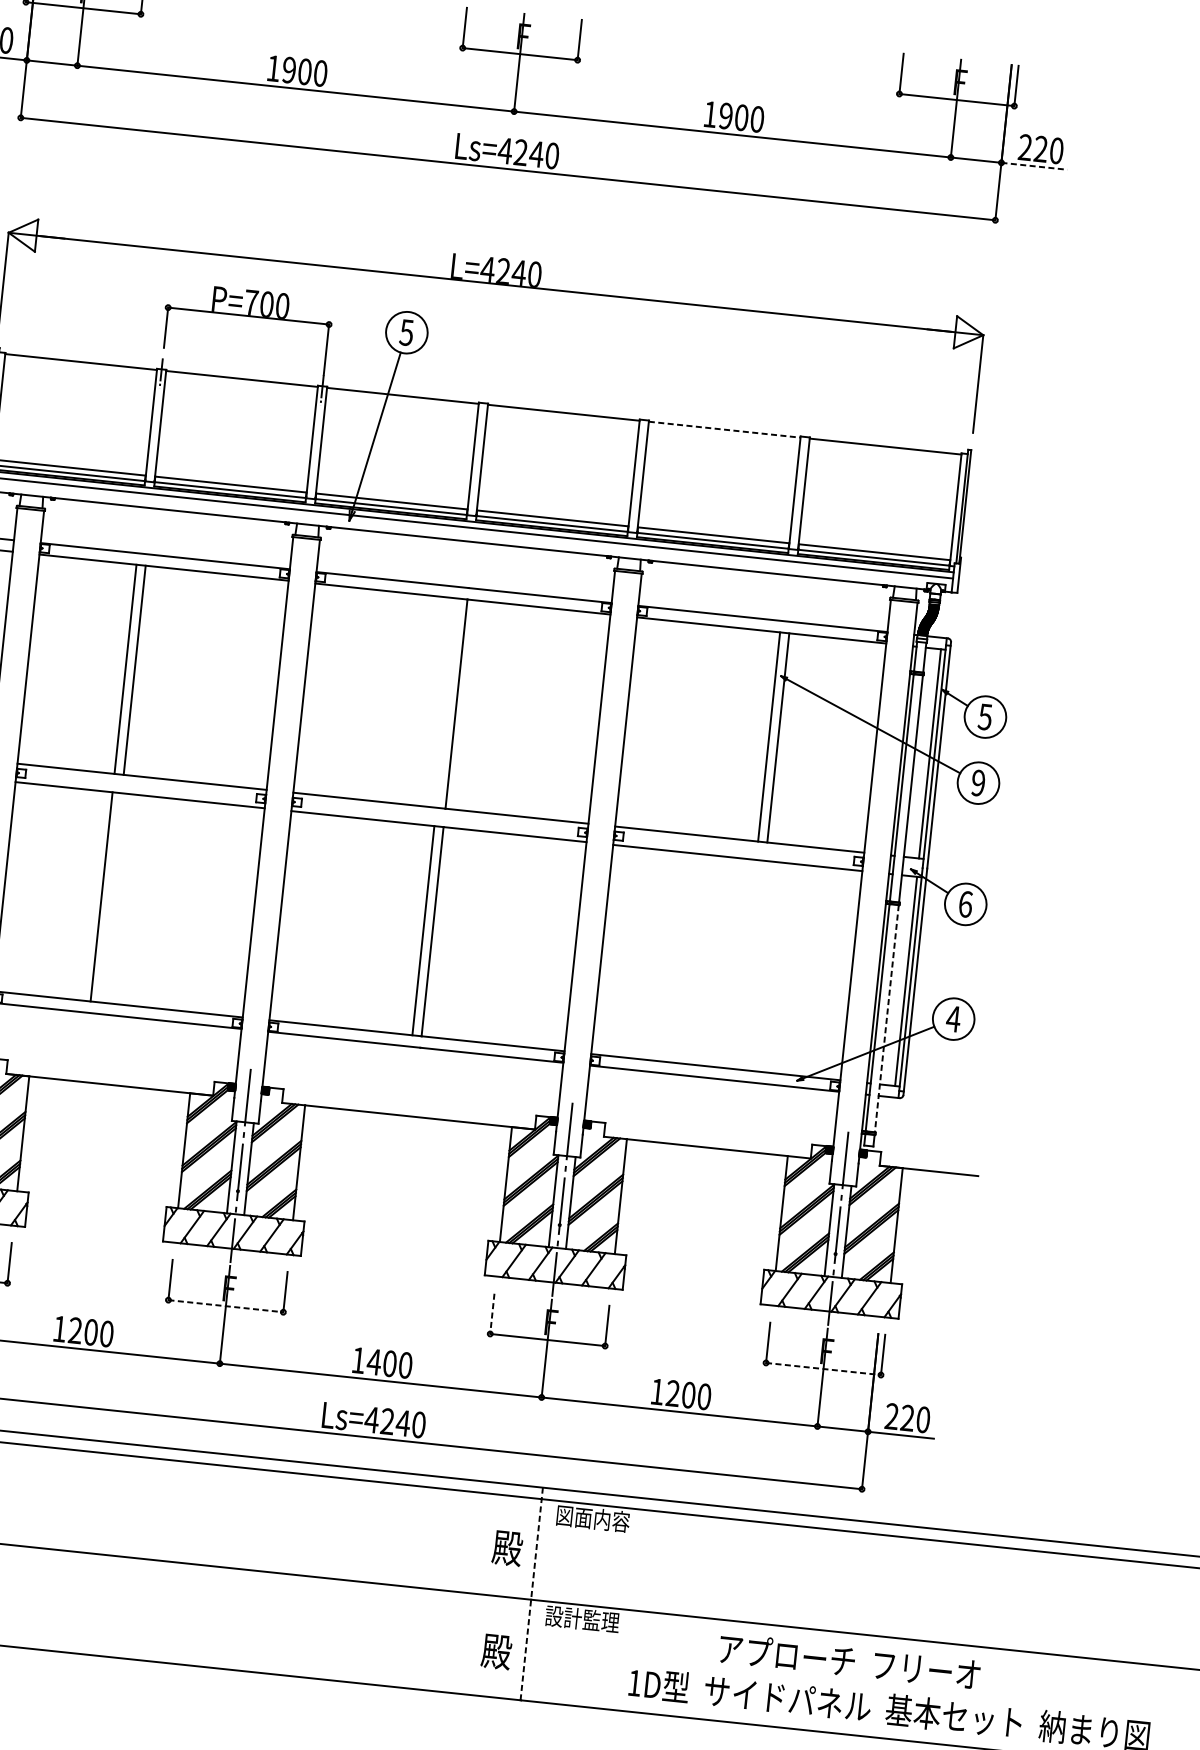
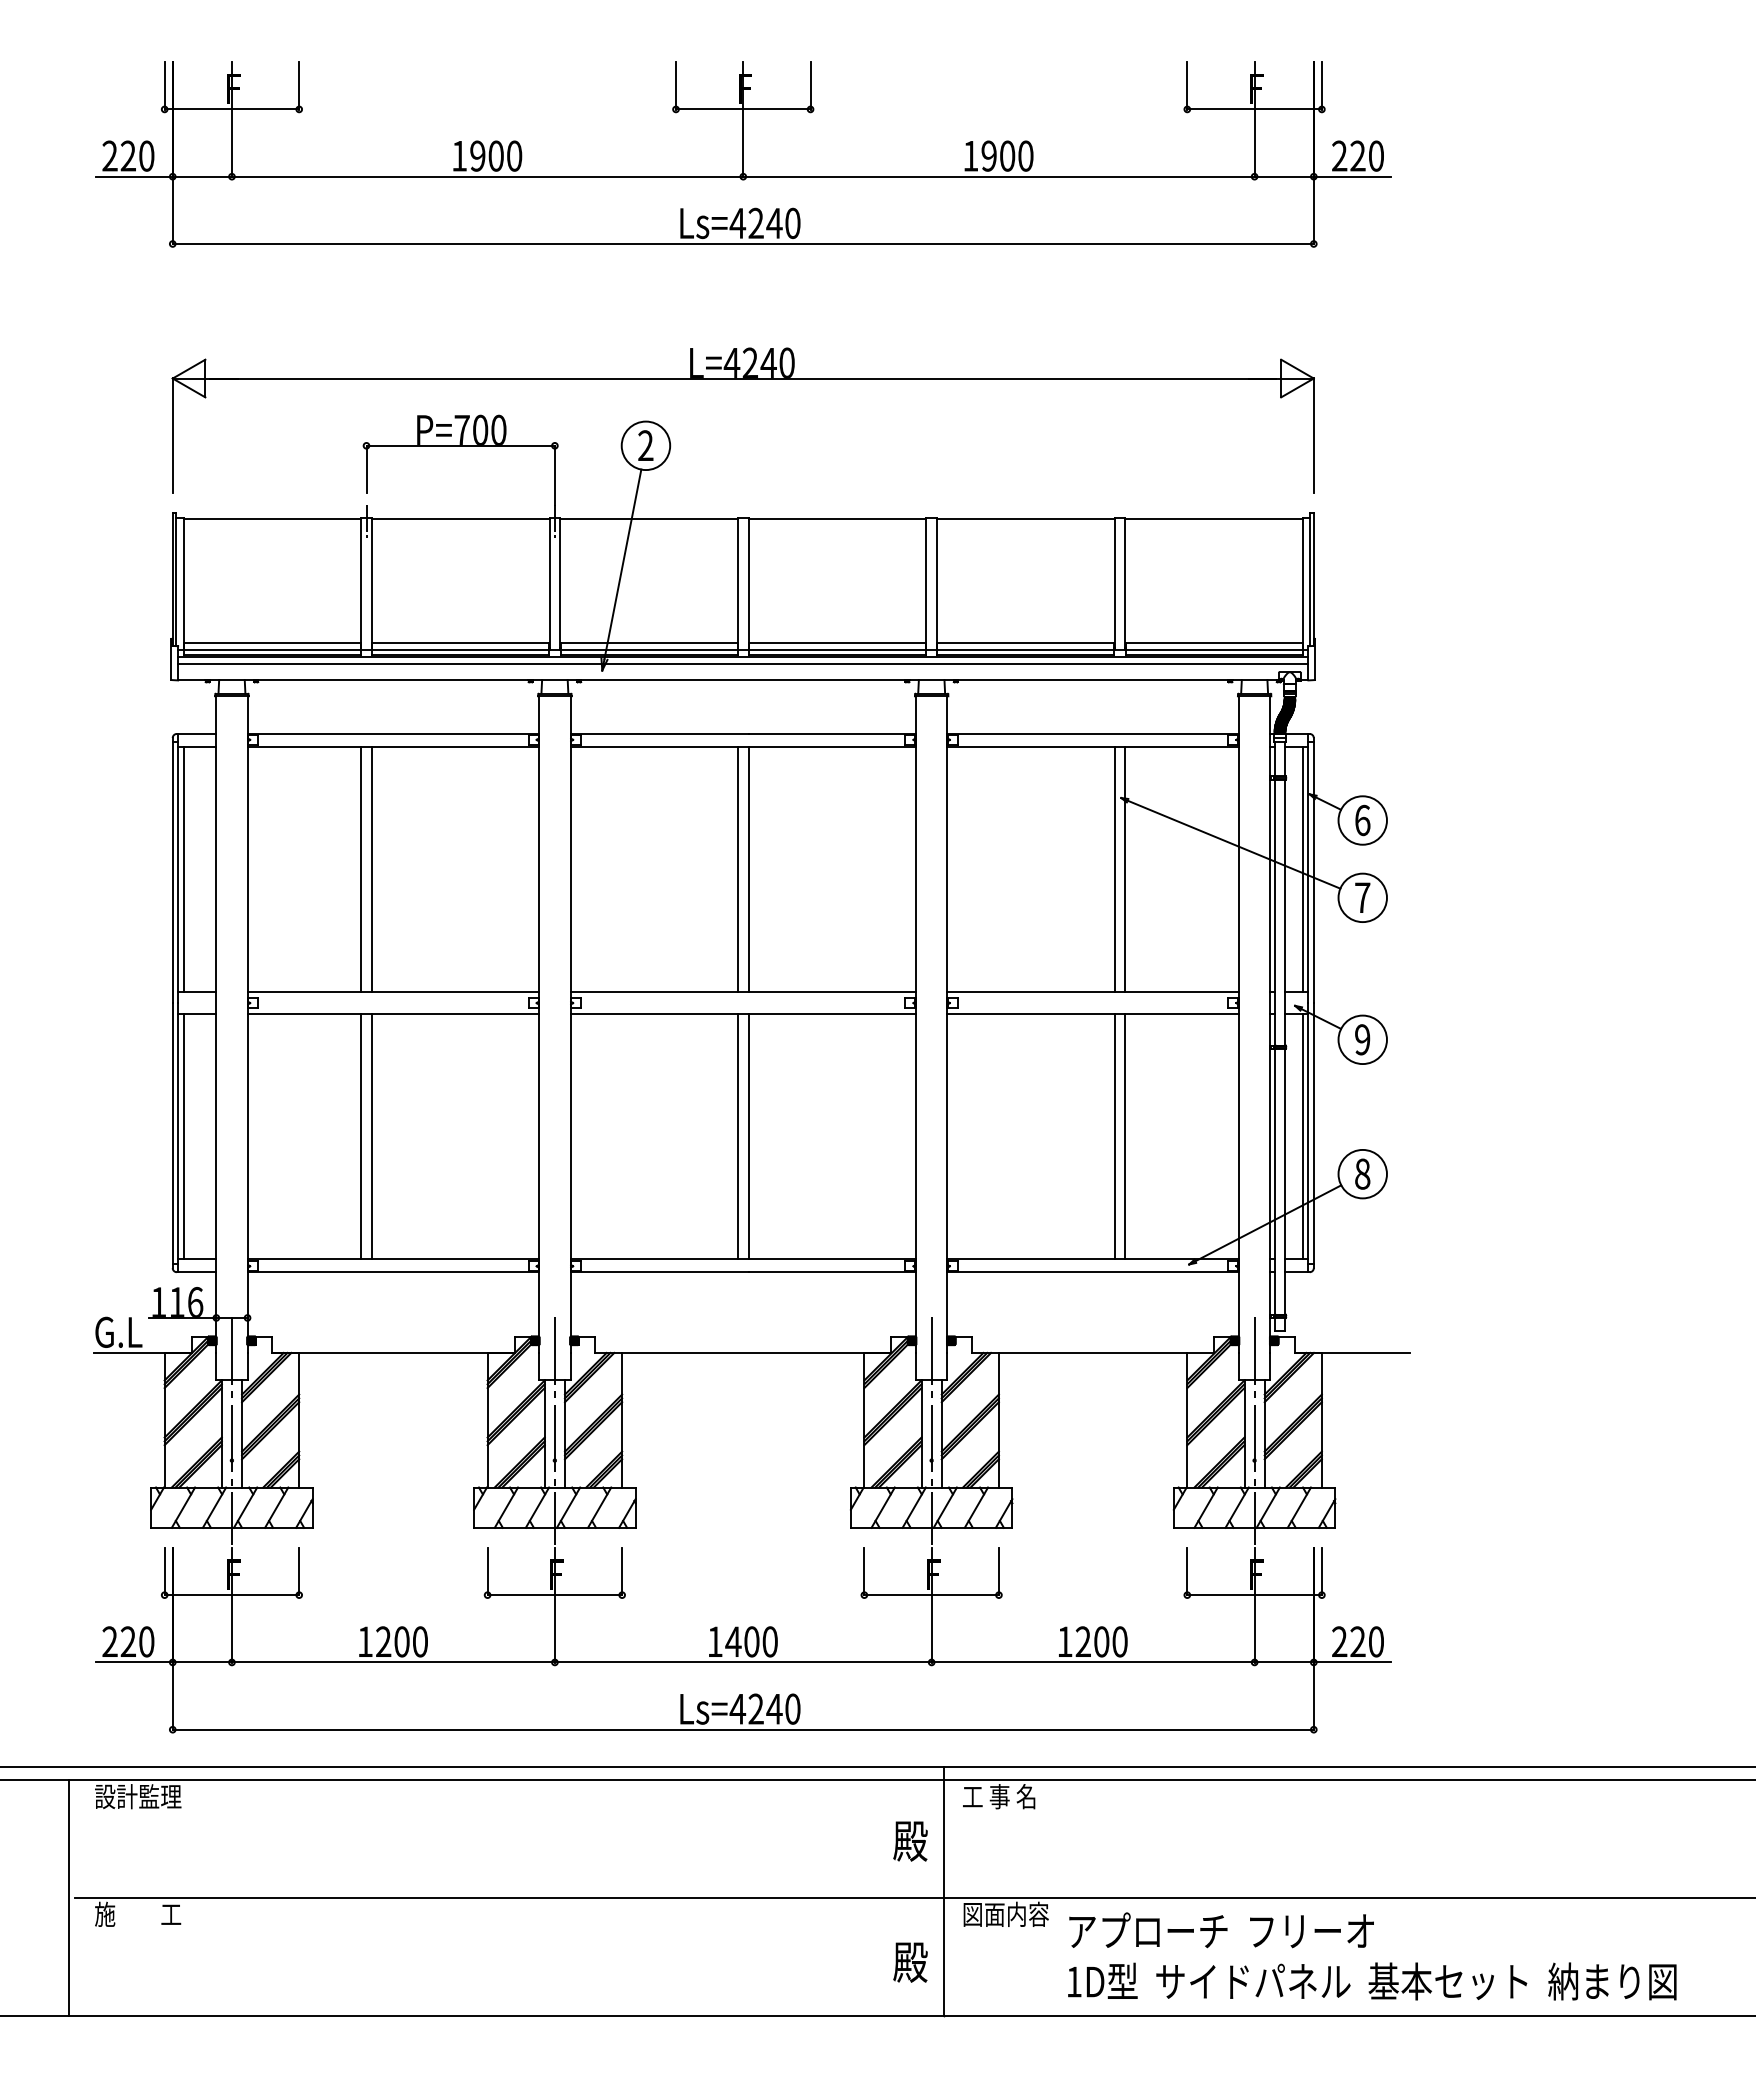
line: (1034, 166) -> (1352, 176), dashed -> solid
text: (406, 332) -> (645, 445), 5 -> 2
line: (724, 429) -> (1025, 519), dashed -> solid
line: (447, 702) -> (737, 869), added
text: (985, 717) -> (1362, 820), 5 -> 6
text: (978, 782) -> (1362, 897), 9 -> 7
line: (110, 897) -> (371, 1135), added
text: (965, 904) -> (1362, 1039), 6 -> 9
line: (745, 963) -> (1114, 1135), added
line: (754, 964) -> (1125, 1135), added
line: (887, 1018) -> (1285, 1181), dashed -> solid
text: (953, 1018) -> (1362, 1173), 4 -> 8
line: (226, 1306) -> (555, 1595), dashed -> solid
line: (492, 1313) -> (864, 1571), dashed -> solid
line: (824, 1369) -> (1255, 1595), dashed -> solid
text: (592, 1518) -> (1005, 1796), 図面内容 -> 工 事 名
line: (532, 1594) -> (944, 1891), dashed -> solid
text: (582, 1618) -> (1005, 1913), 設計監理 -> 図面内容
text: (849, 1661) -> (1221, 1930), moved

